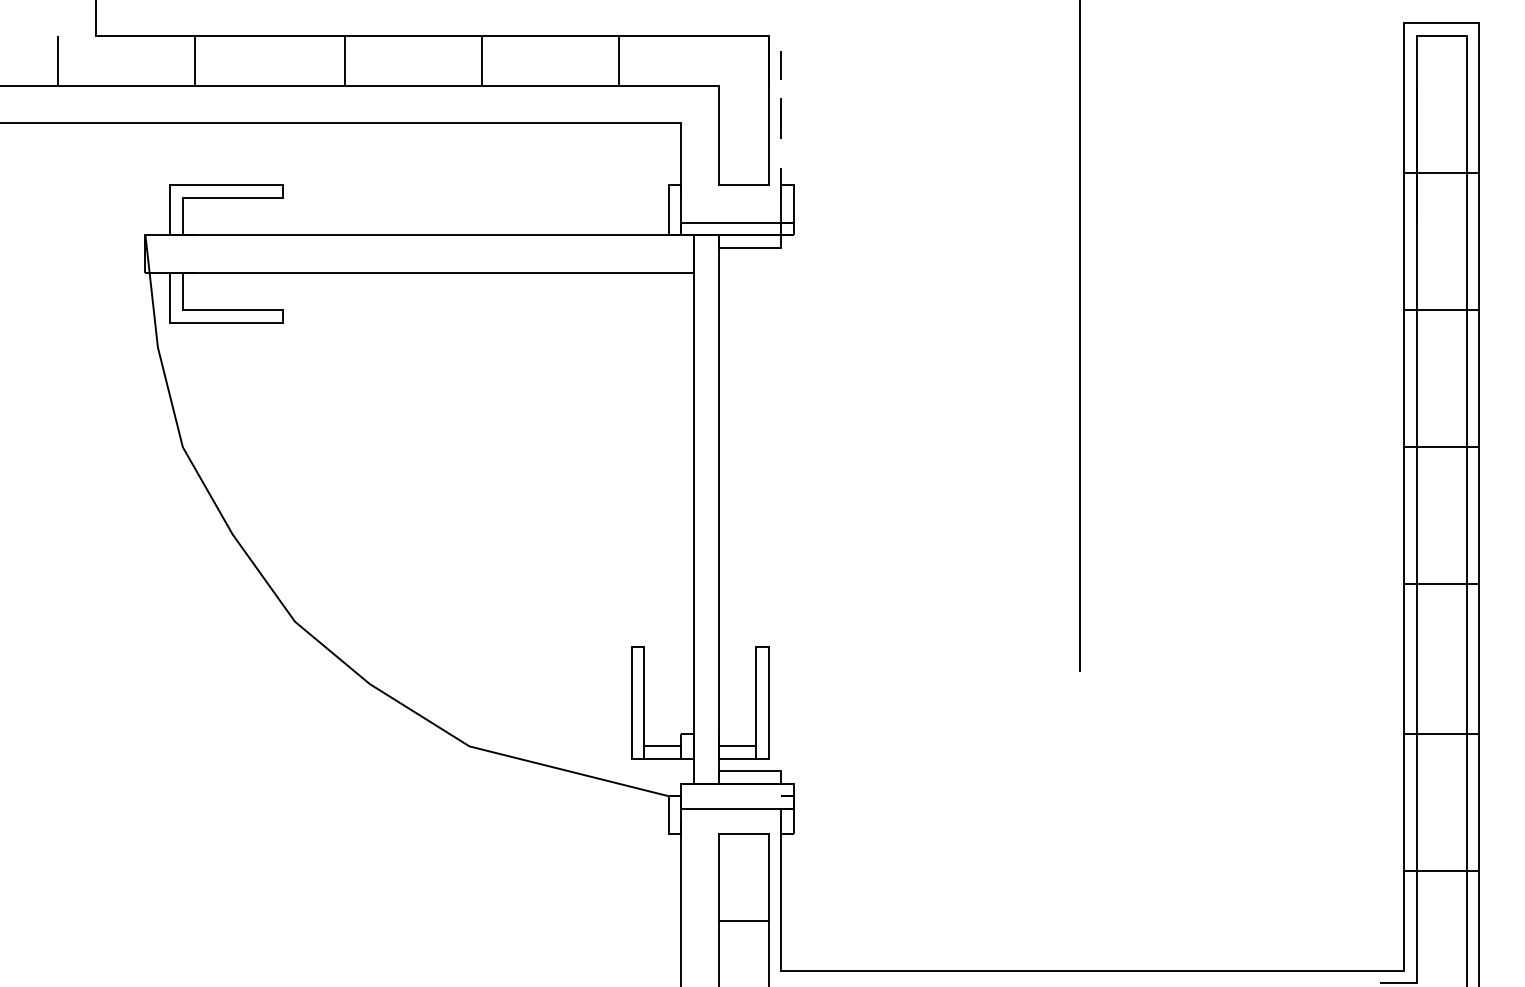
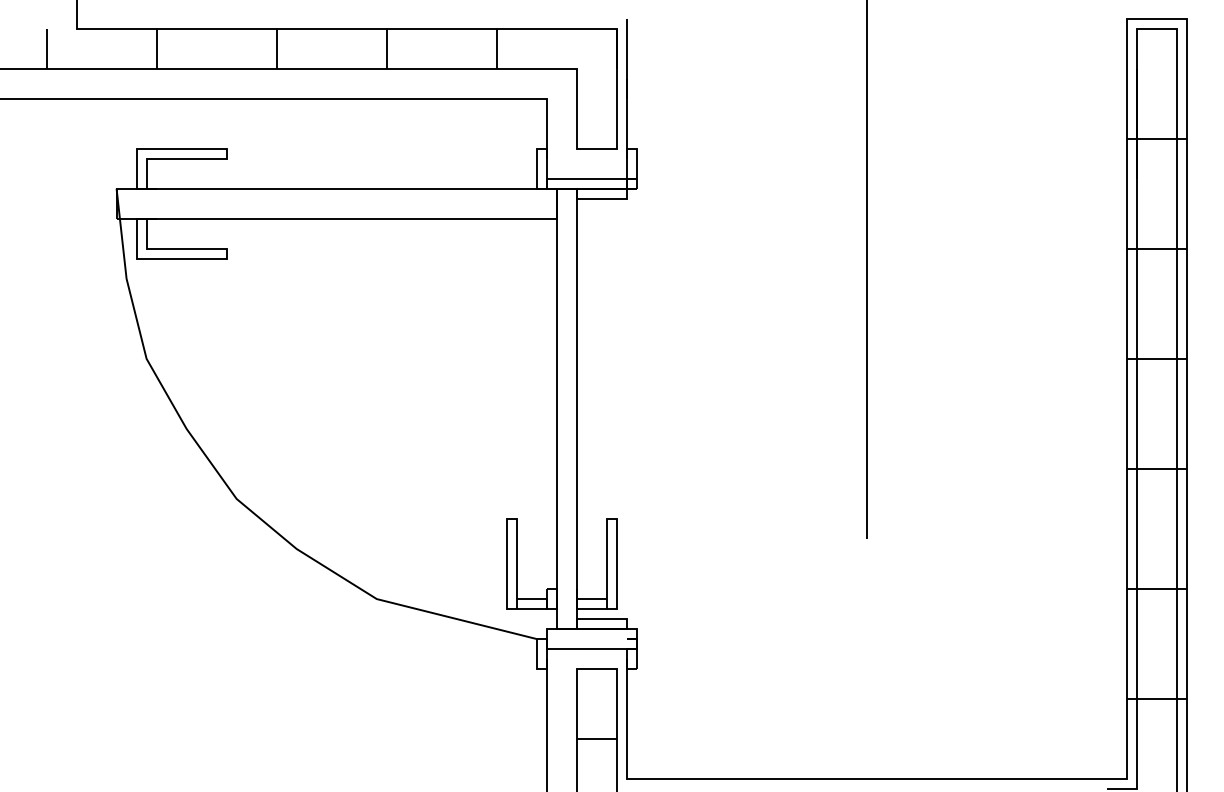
line: (781, 110) -> (627, 88), dashed -> solid

